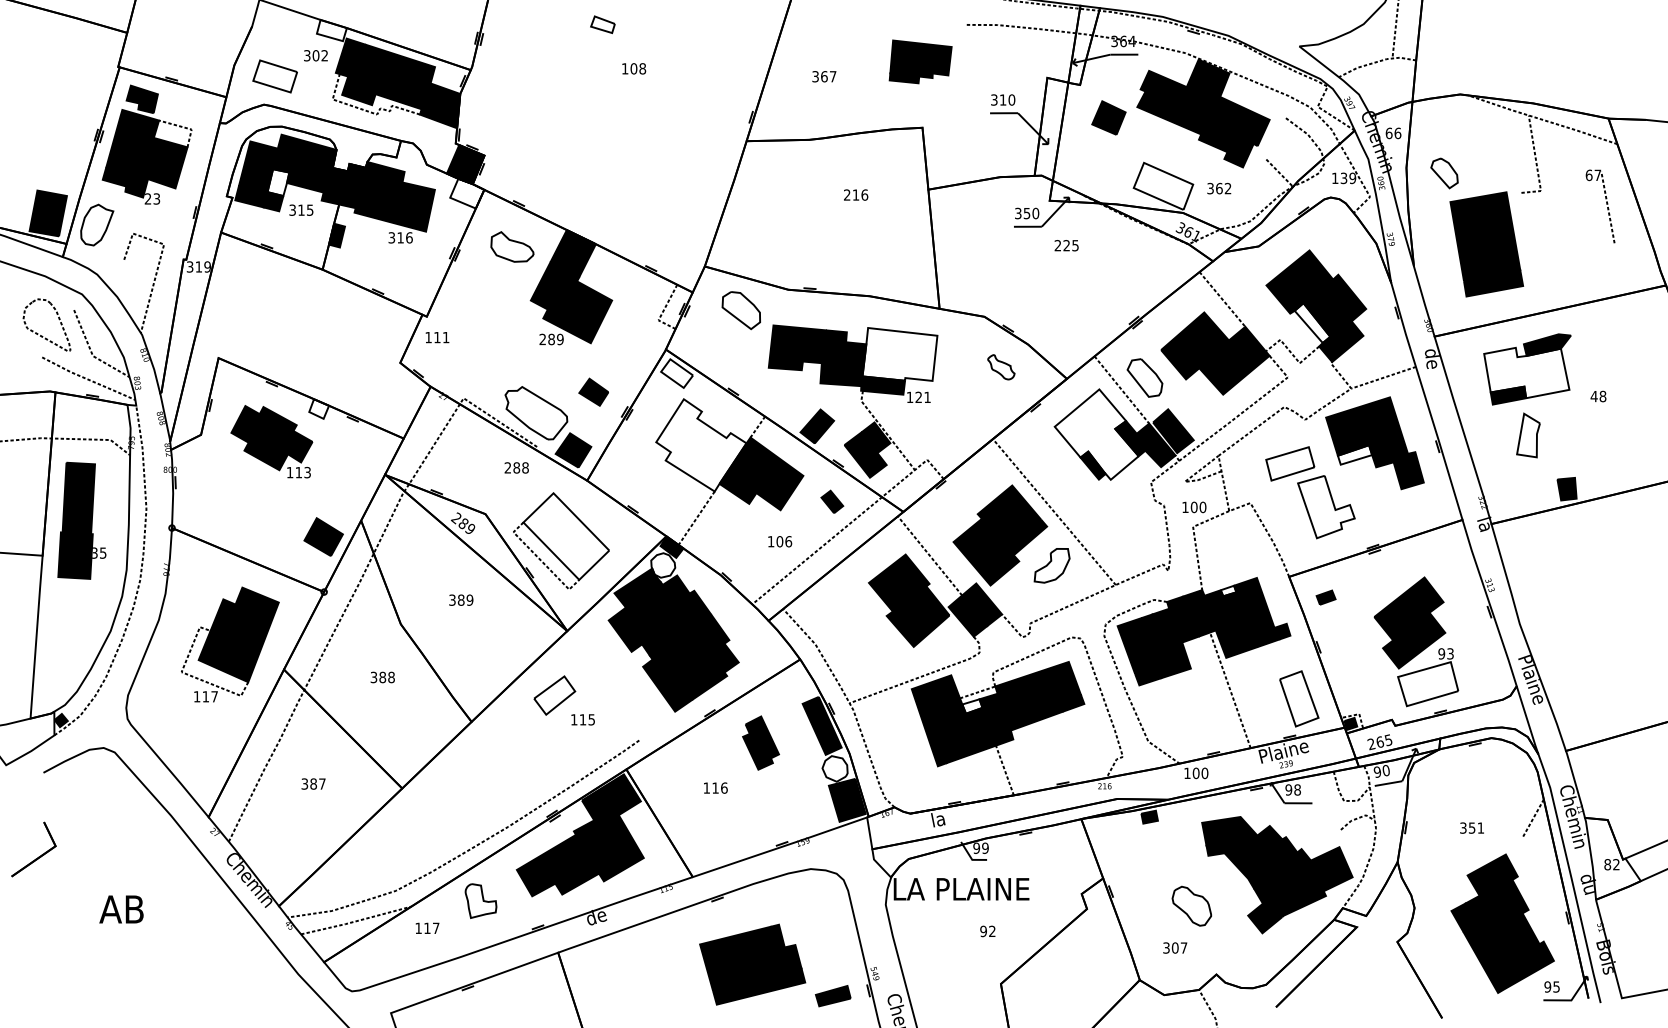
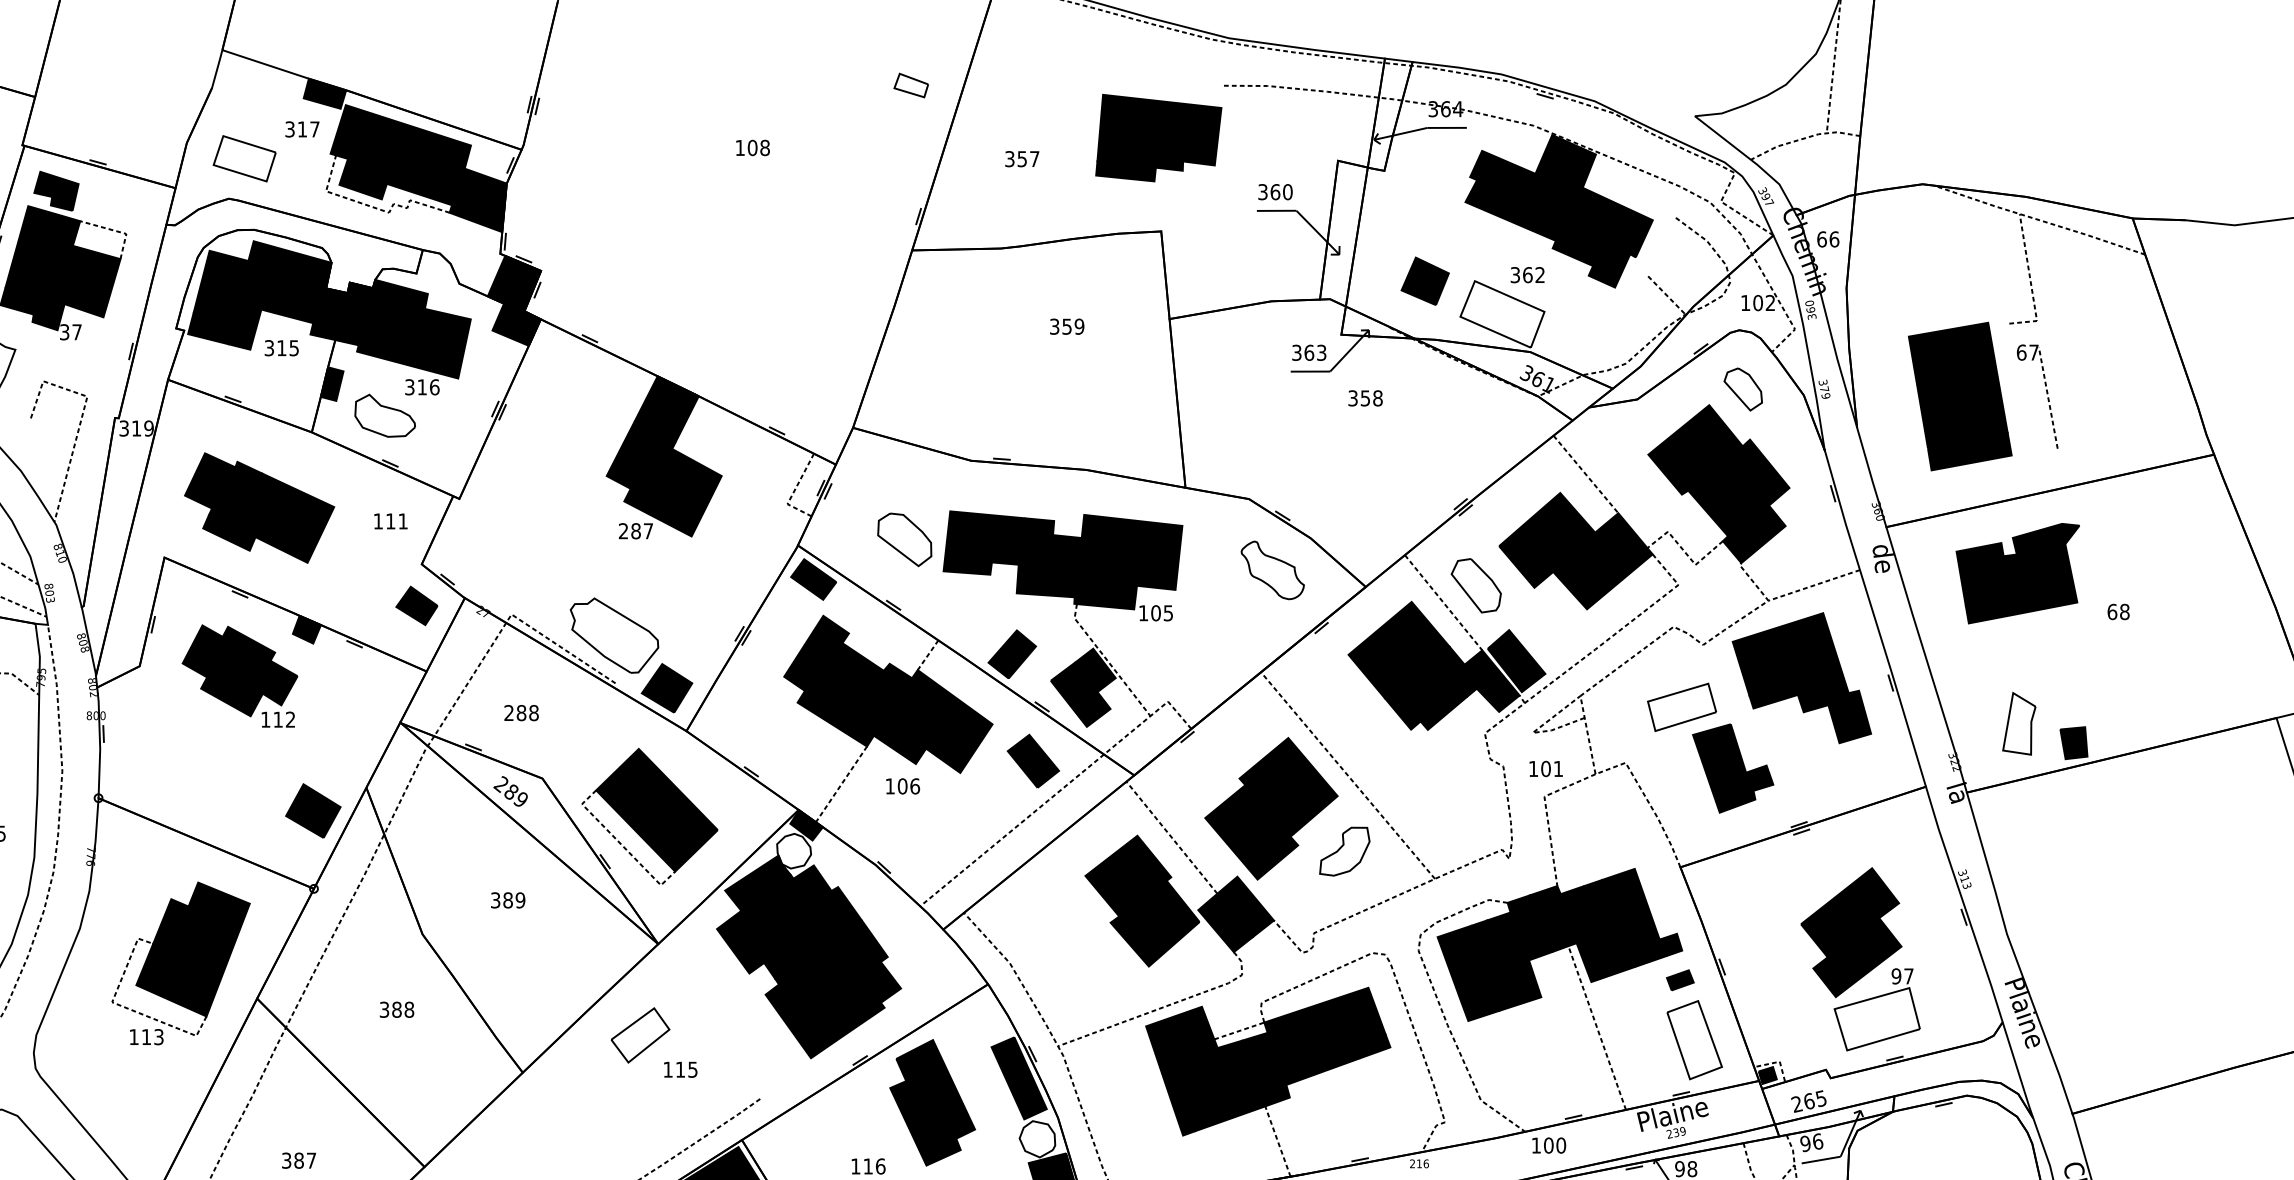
part: (602, 24) -> (910, 85), moved
fill: (331, 30) -> (324, 93), added
text: (319, 55) -> (307, 129), 302 -> 317
part: (920, 61) -> (1158, 137), size x1.43
text: (824, 76) -> (1022, 158), 367 -> 357
text: (1002, 99) -> (1274, 191), 310 -> 360
part: (1108, 117) -> (1424, 280), moved
part: (1444, 173) -> (1743, 389), moved
text: (1348, 178) -> (1764, 303), 139 -> 102
fill: (278, 182) -> (249, 308), added
text: (1219, 188) -> (1527, 274), moved
fill: (467, 193) -> (516, 324), added
text: (856, 194) -> (1067, 325), 216 -> 359
text: (152, 198) -> (70, 331), 23 -> 37
part: (1606, 204) -> (2046, 393), moved
text: (1031, 213) -> (1315, 352), 350 -> 363
text: (1066, 245) -> (1365, 398), 225 -> 358
part: (512, 246) -> (385, 415), moved
part: (740, 310) -> (903, 539), moved
part: (285, 322) -> (259, 507), added
fill: (1312, 323) -> (1713, 508), added
text: (437, 337) -> (390, 521), moved
text: (560, 339) -> (648, 531), 289 -> 287
fill: (899, 354) -> (1128, 552), added
part: (1001, 367) -> (1273, 570), size x1.67
fill: (1526, 372) -> (2016, 577), added
fill: (677, 373) -> (814, 579), added
part: (593, 391) -> (416, 604), moved
text: (1593, 396) -> (2111, 611), 48 -> 68
text: (922, 397) -> (1161, 613), 121 -> 105
fill: (319, 408) -> (307, 628), added
fill: (1096, 434) -> (1407, 665), added
part: (1528, 435) -> (2019, 723), moved
fill: (701, 445) -> (848, 681), added
fill: (1354, 454) -> (1772, 694), added
text: (516, 467) -> (521, 712), moved
text: (307, 472) -> (290, 719), 113 -> 112
part: (832, 501) -> (1033, 760), size x1.67
fill: (1326, 506) -> (1733, 767), added
text: (1202, 507) -> (1557, 769), 100 -> 101
fill: (566, 536) -> (657, 810), added
text: (780, 541) -> (903, 786), moved
fill: (1228, 590) -> (1594, 886), added
part: (1325, 597) -> (1679, 980), moved
text: (1450, 653) -> (1908, 975), 93 -> 97
text: (214, 696) -> (158, 1036), 117 -> 113
fill: (972, 706) -> (1232, 1050), added
part: (760, 742) -> (931, 1101), size x1.67
text: (1386, 769) -> (1818, 1140), 90 -> 96

